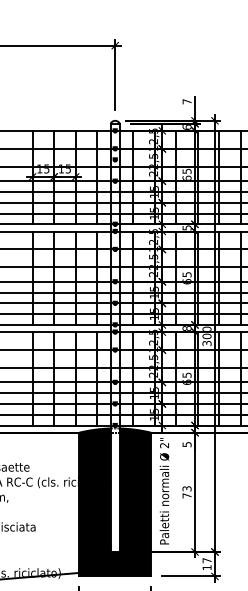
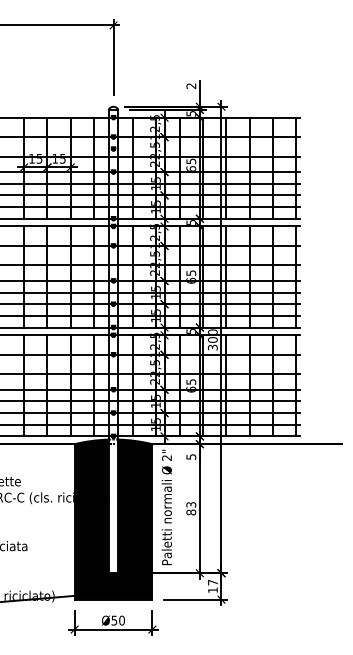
text: (187, 101) -> (191, 85), 7 -> 2
text: (187, 127) -> (191, 113), 6 -> 5
text: (187, 328) -> (191, 331), 8 -> 5
text: (187, 495) -> (191, 512), 73 -> 83

